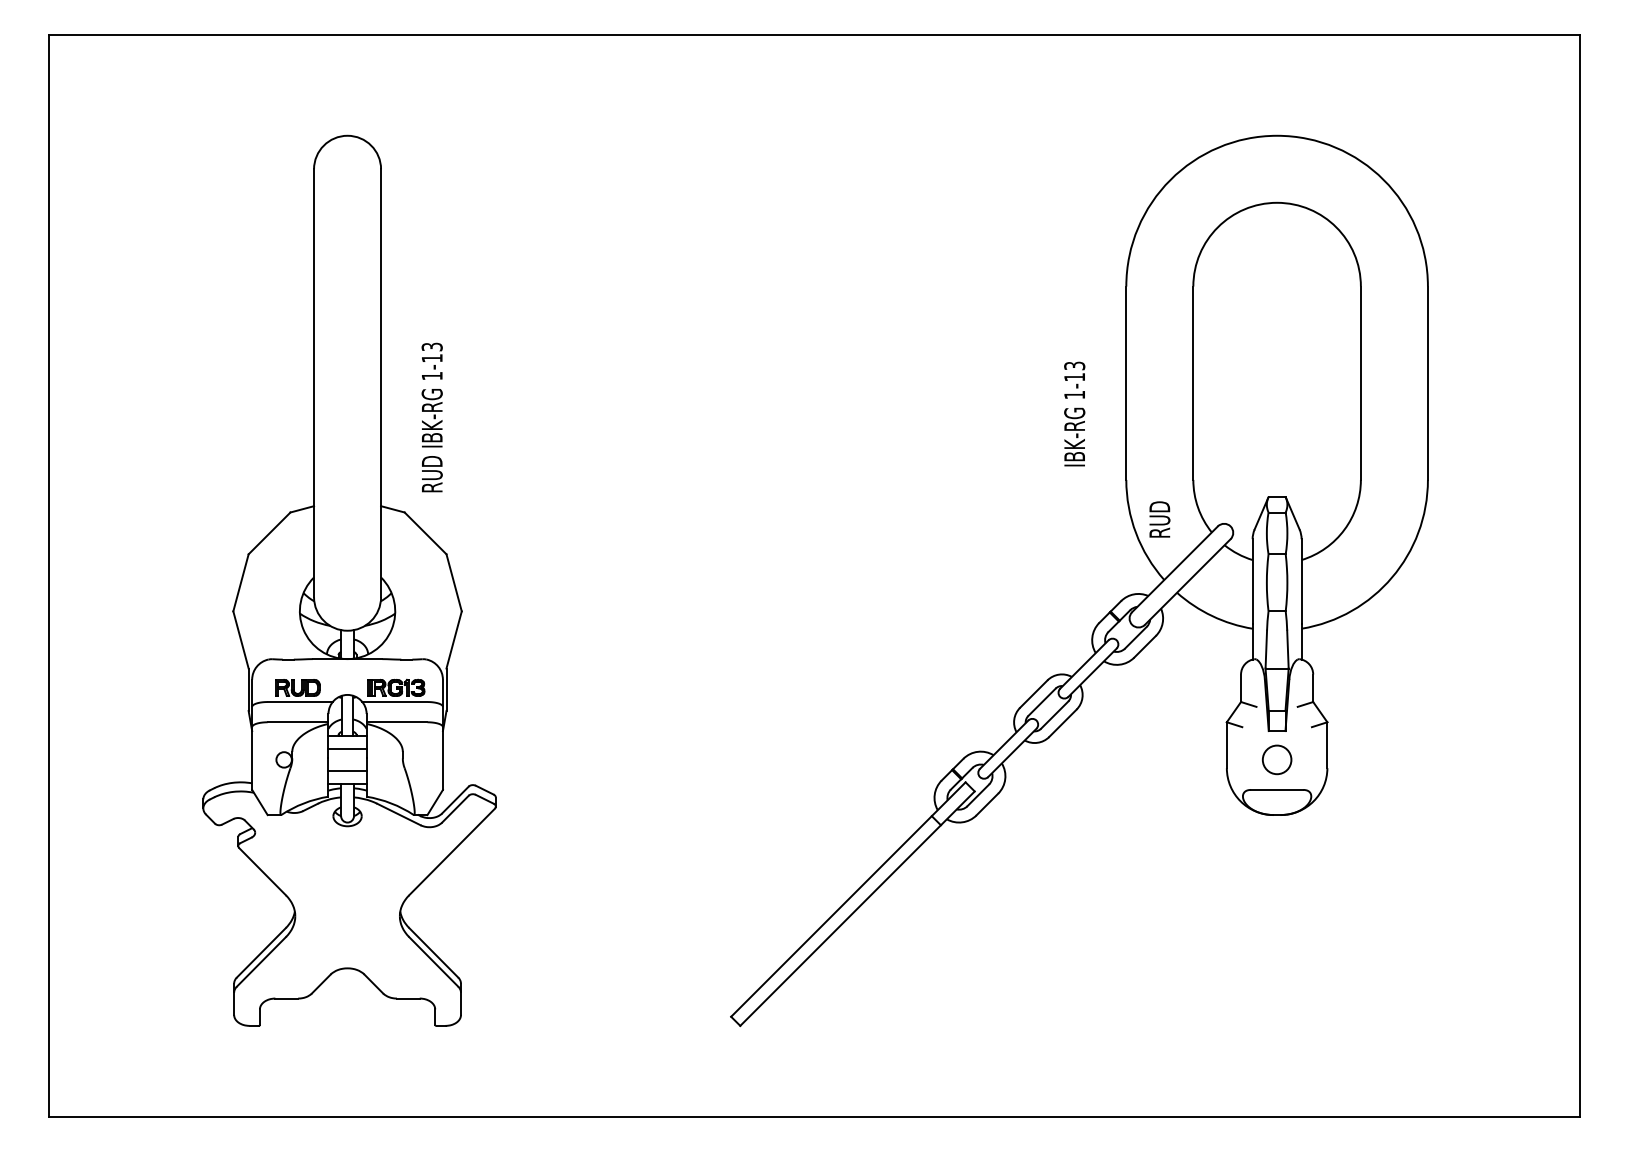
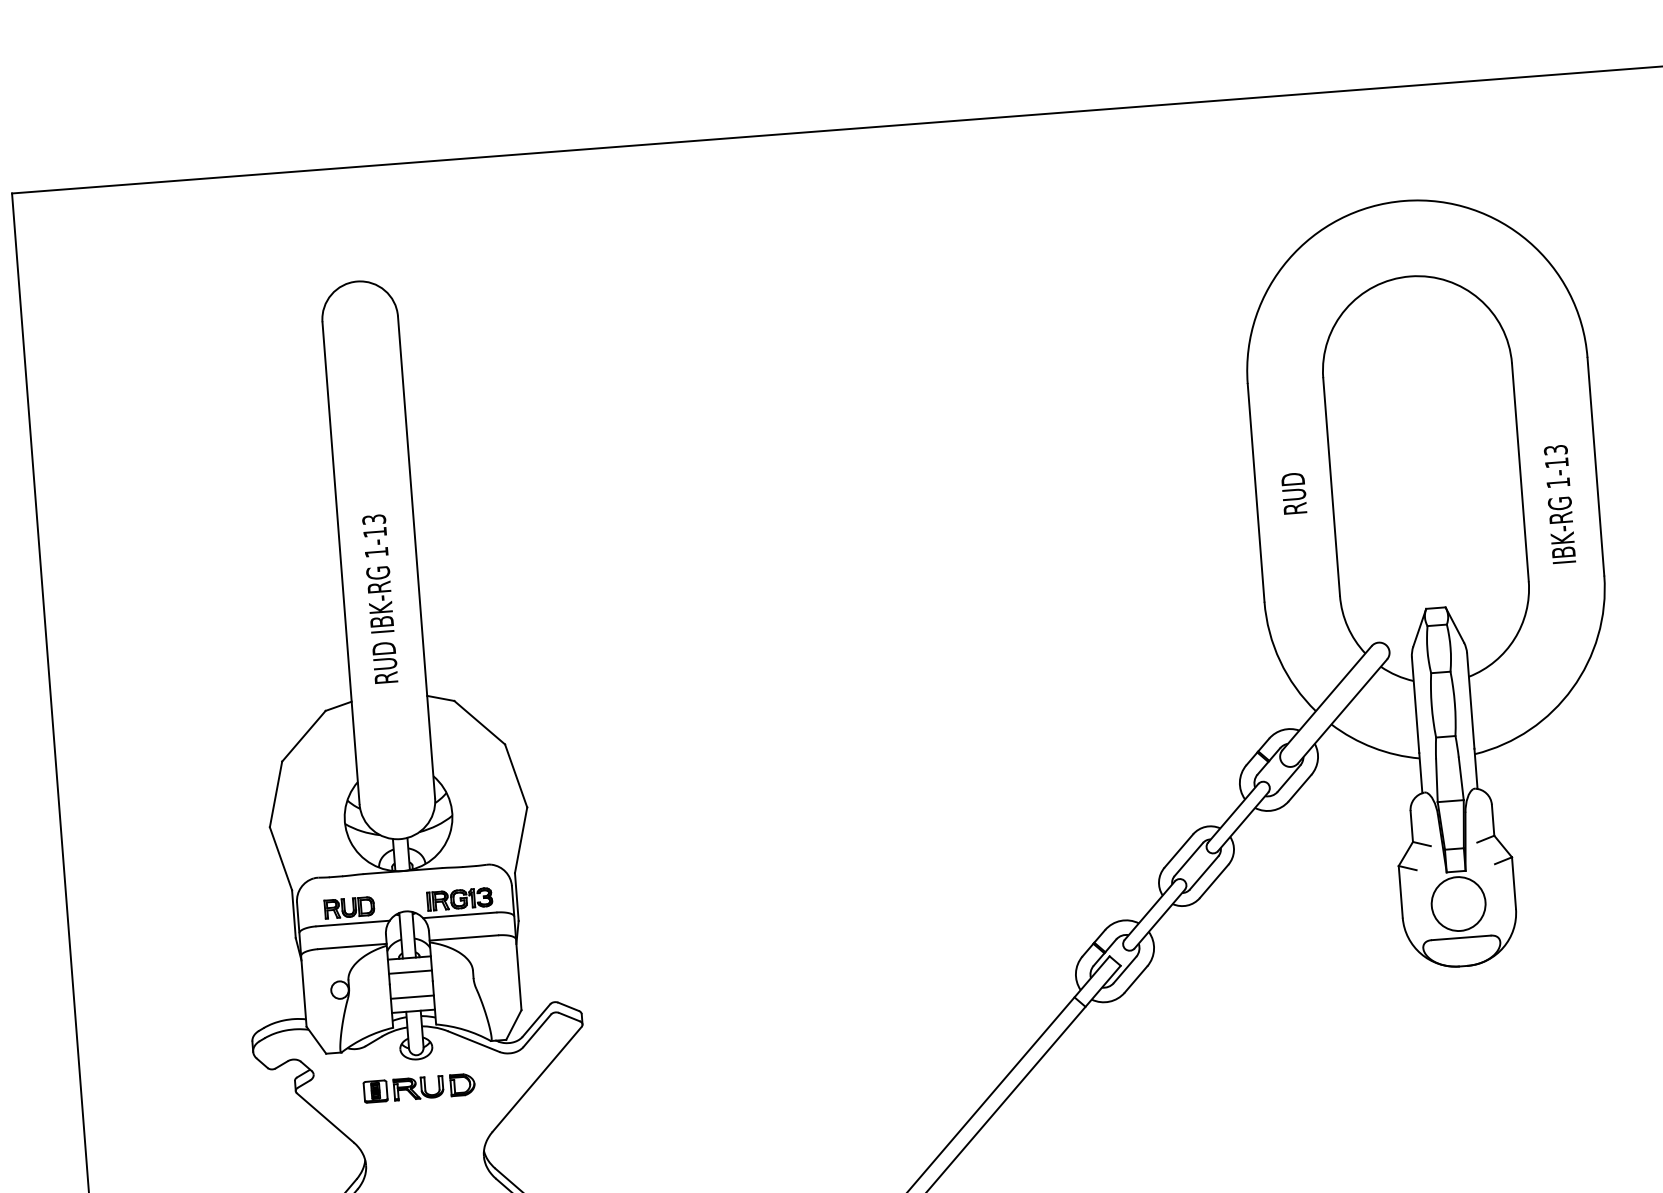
text: (1074, 413) -> (1559, 503), moved
text: (431, 417) -> (379, 599), moved
text: (1159, 519) -> (1293, 493), moved
circle: (1276, 759) -> (1457, 903), size x1.67
part: (347, 851) -> (419, 1087), added

